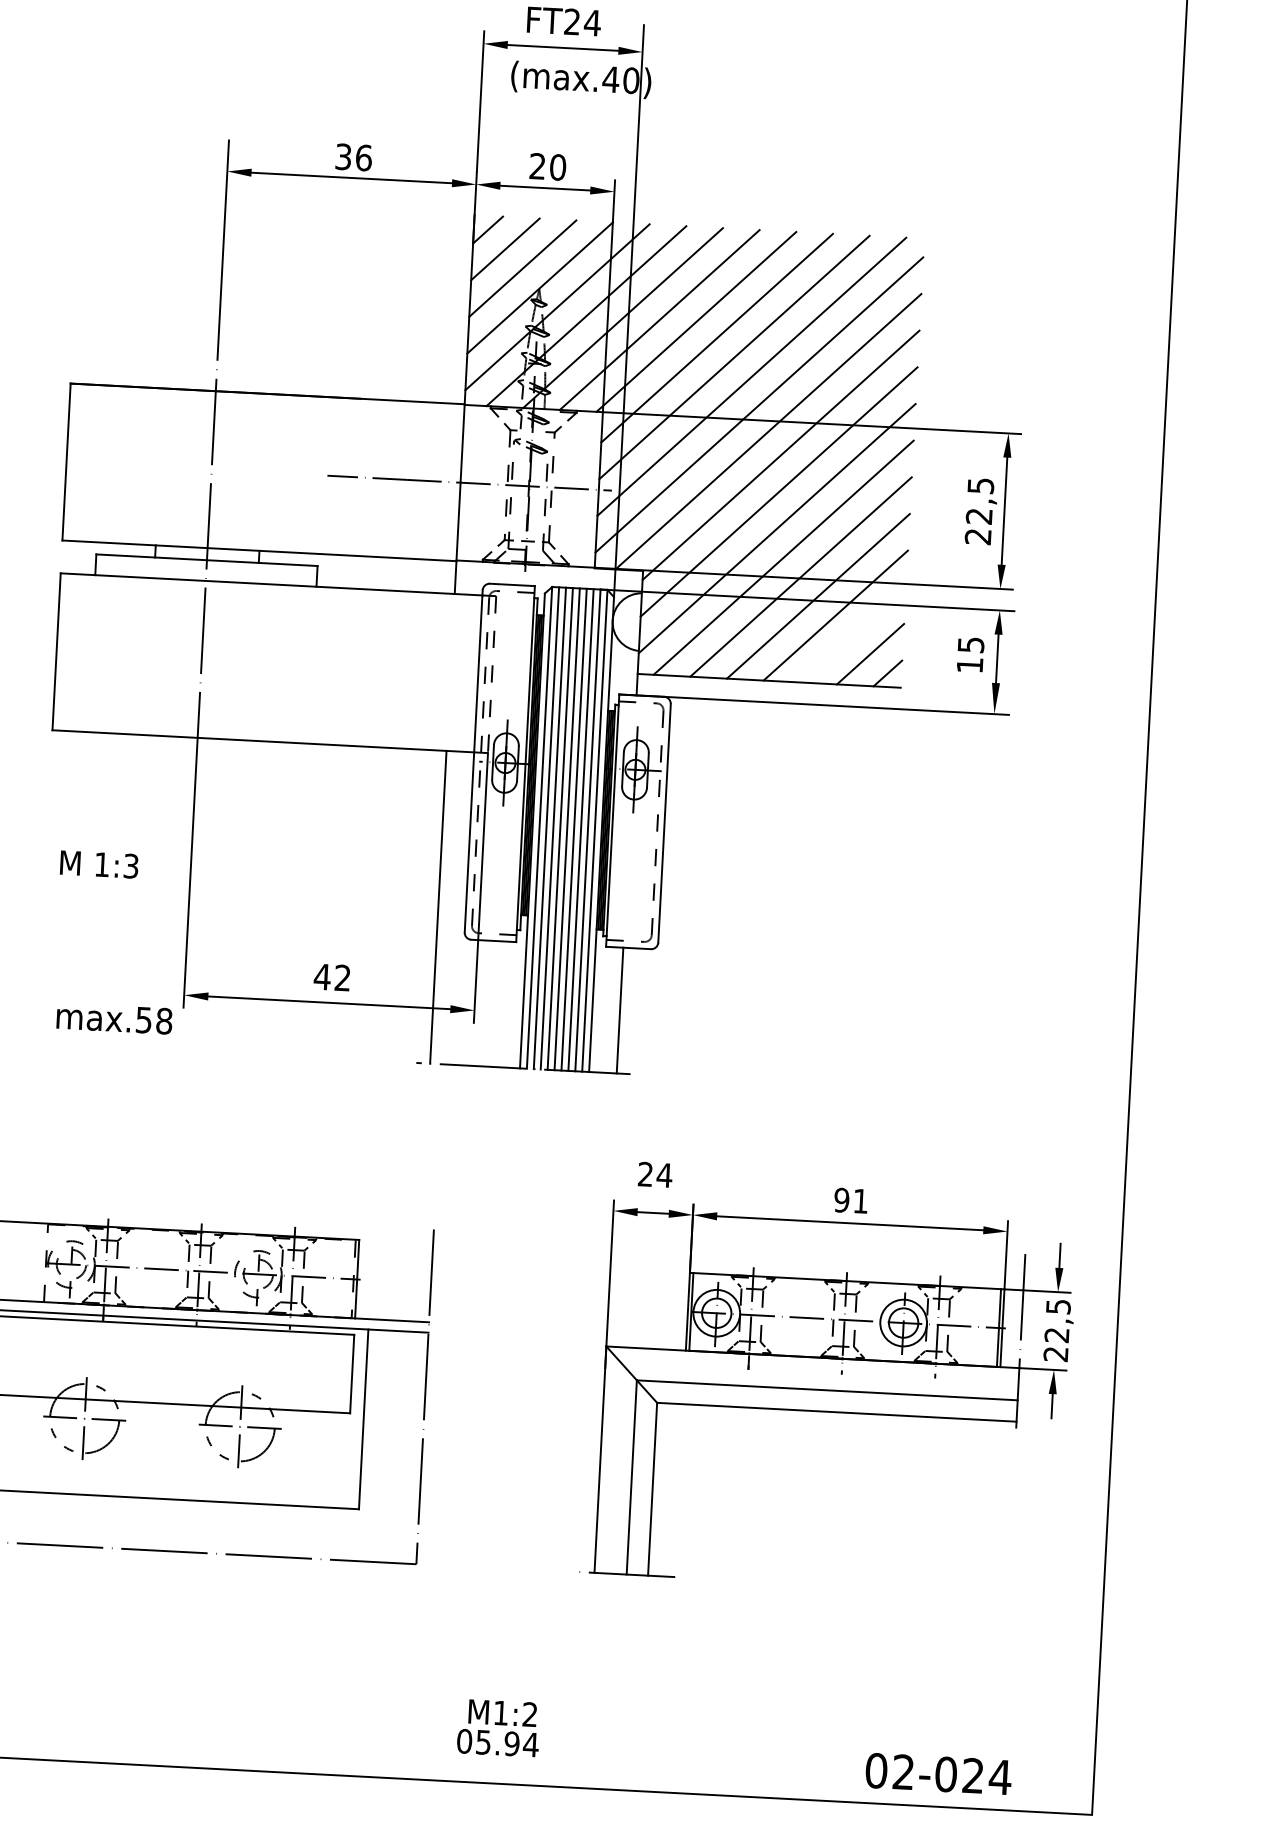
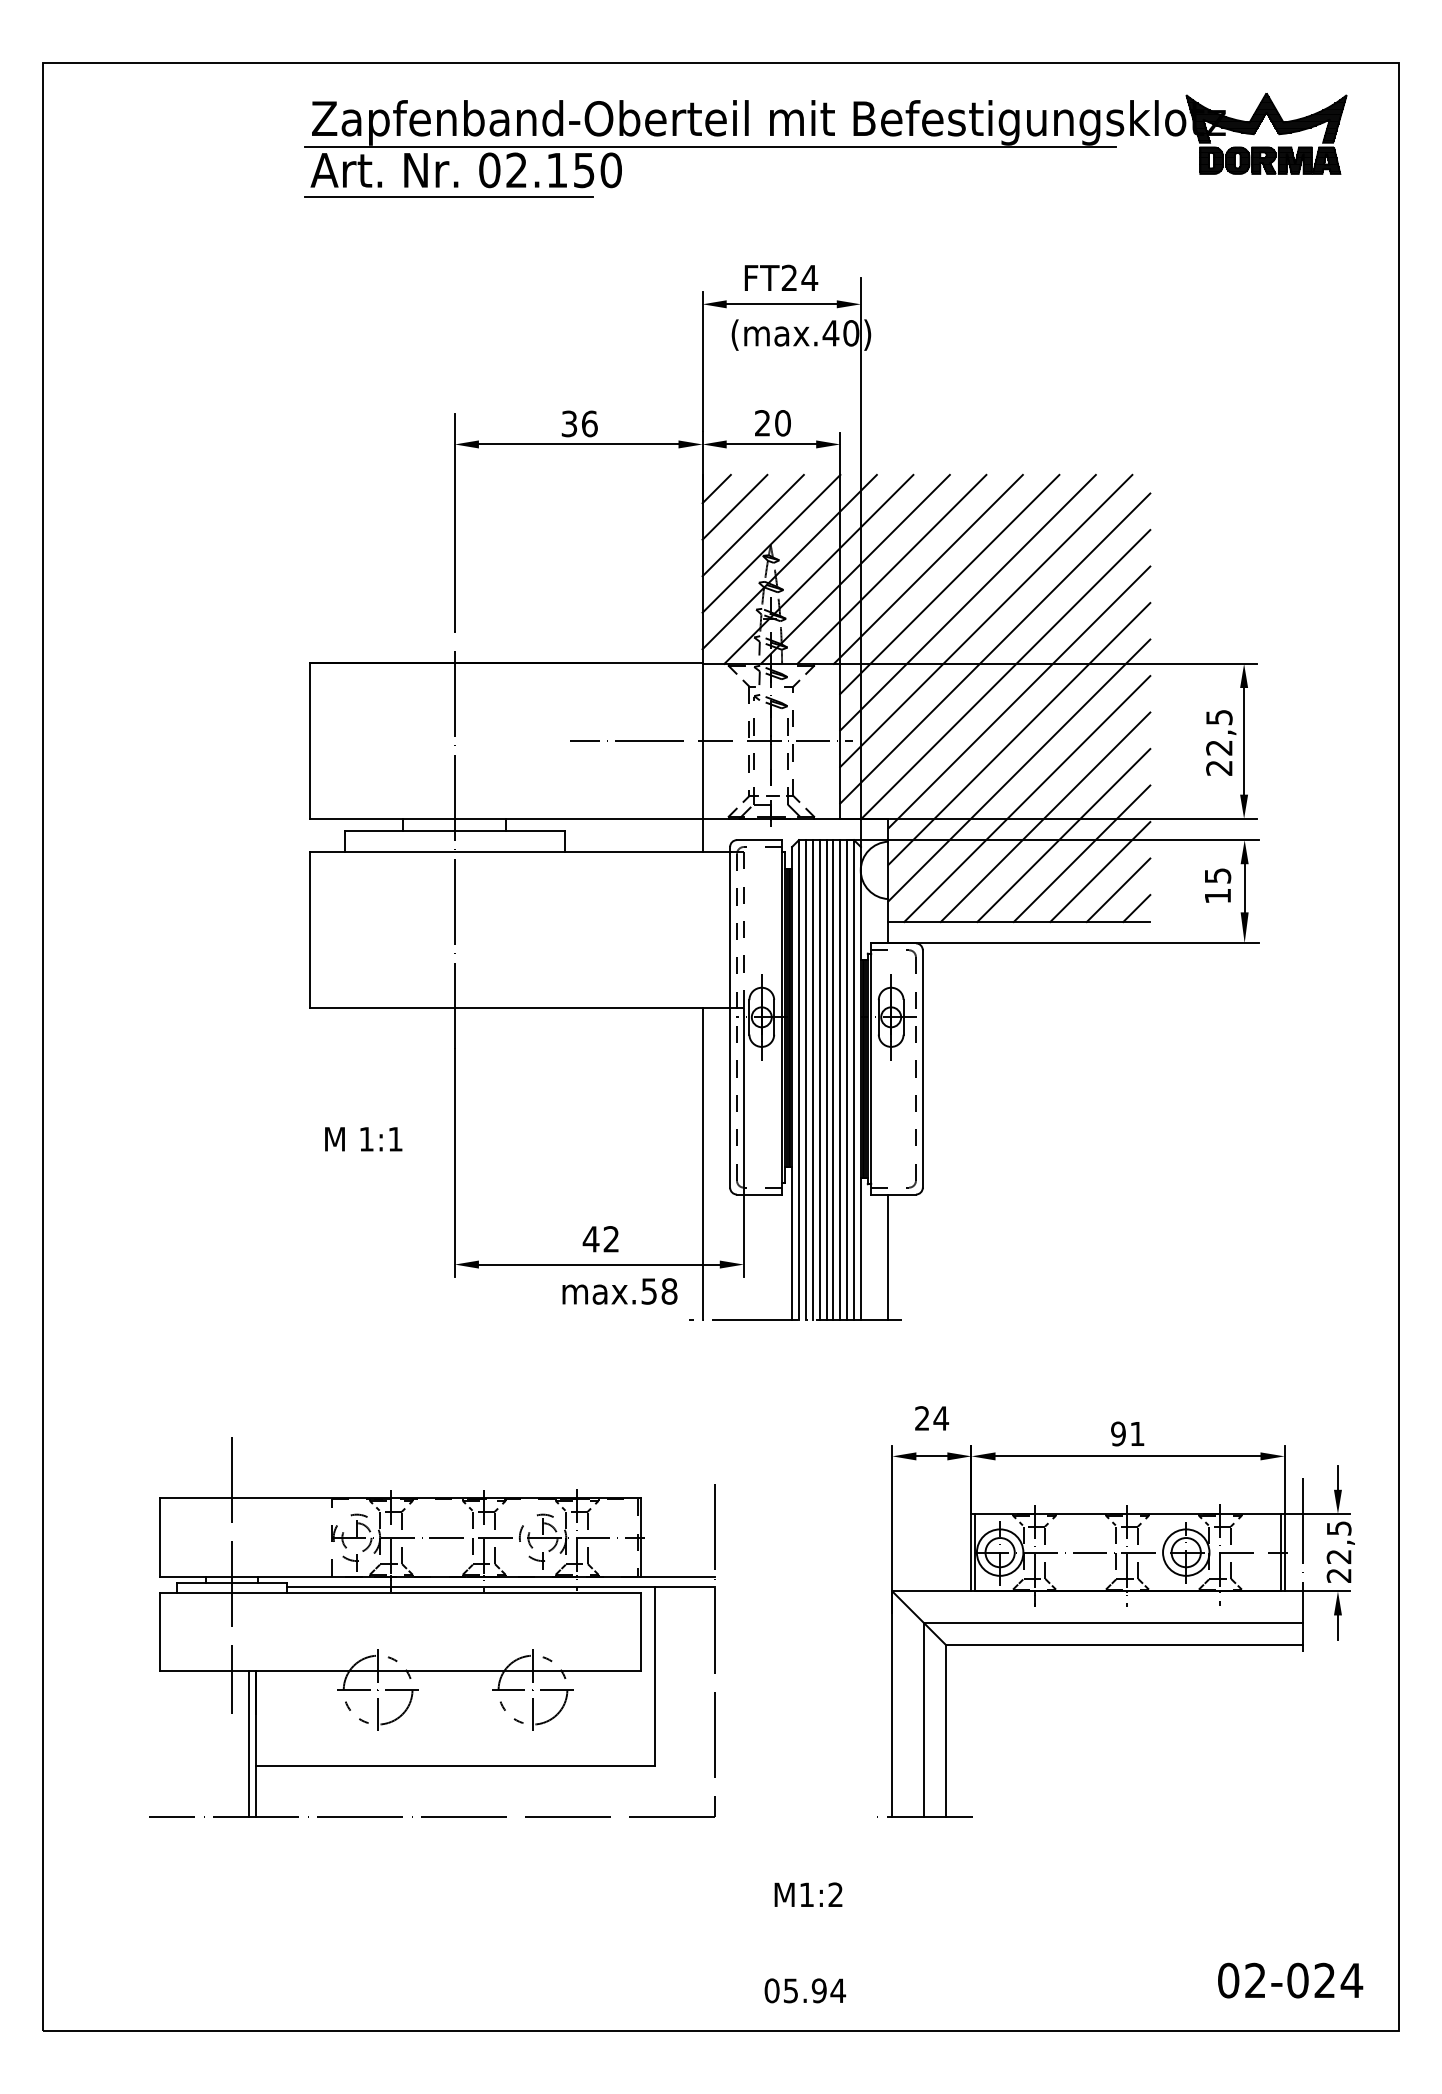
line: (853, 635) -> (1100, 872), added
text: (131, 865) -> (395, 1138), 1:3 -> 1:1
text: (114, 1018) -> (619, 1291), moved
text: (502, 1712) -> (808, 1894), moved
text: (938, 1773) -> (1290, 1980), moved

